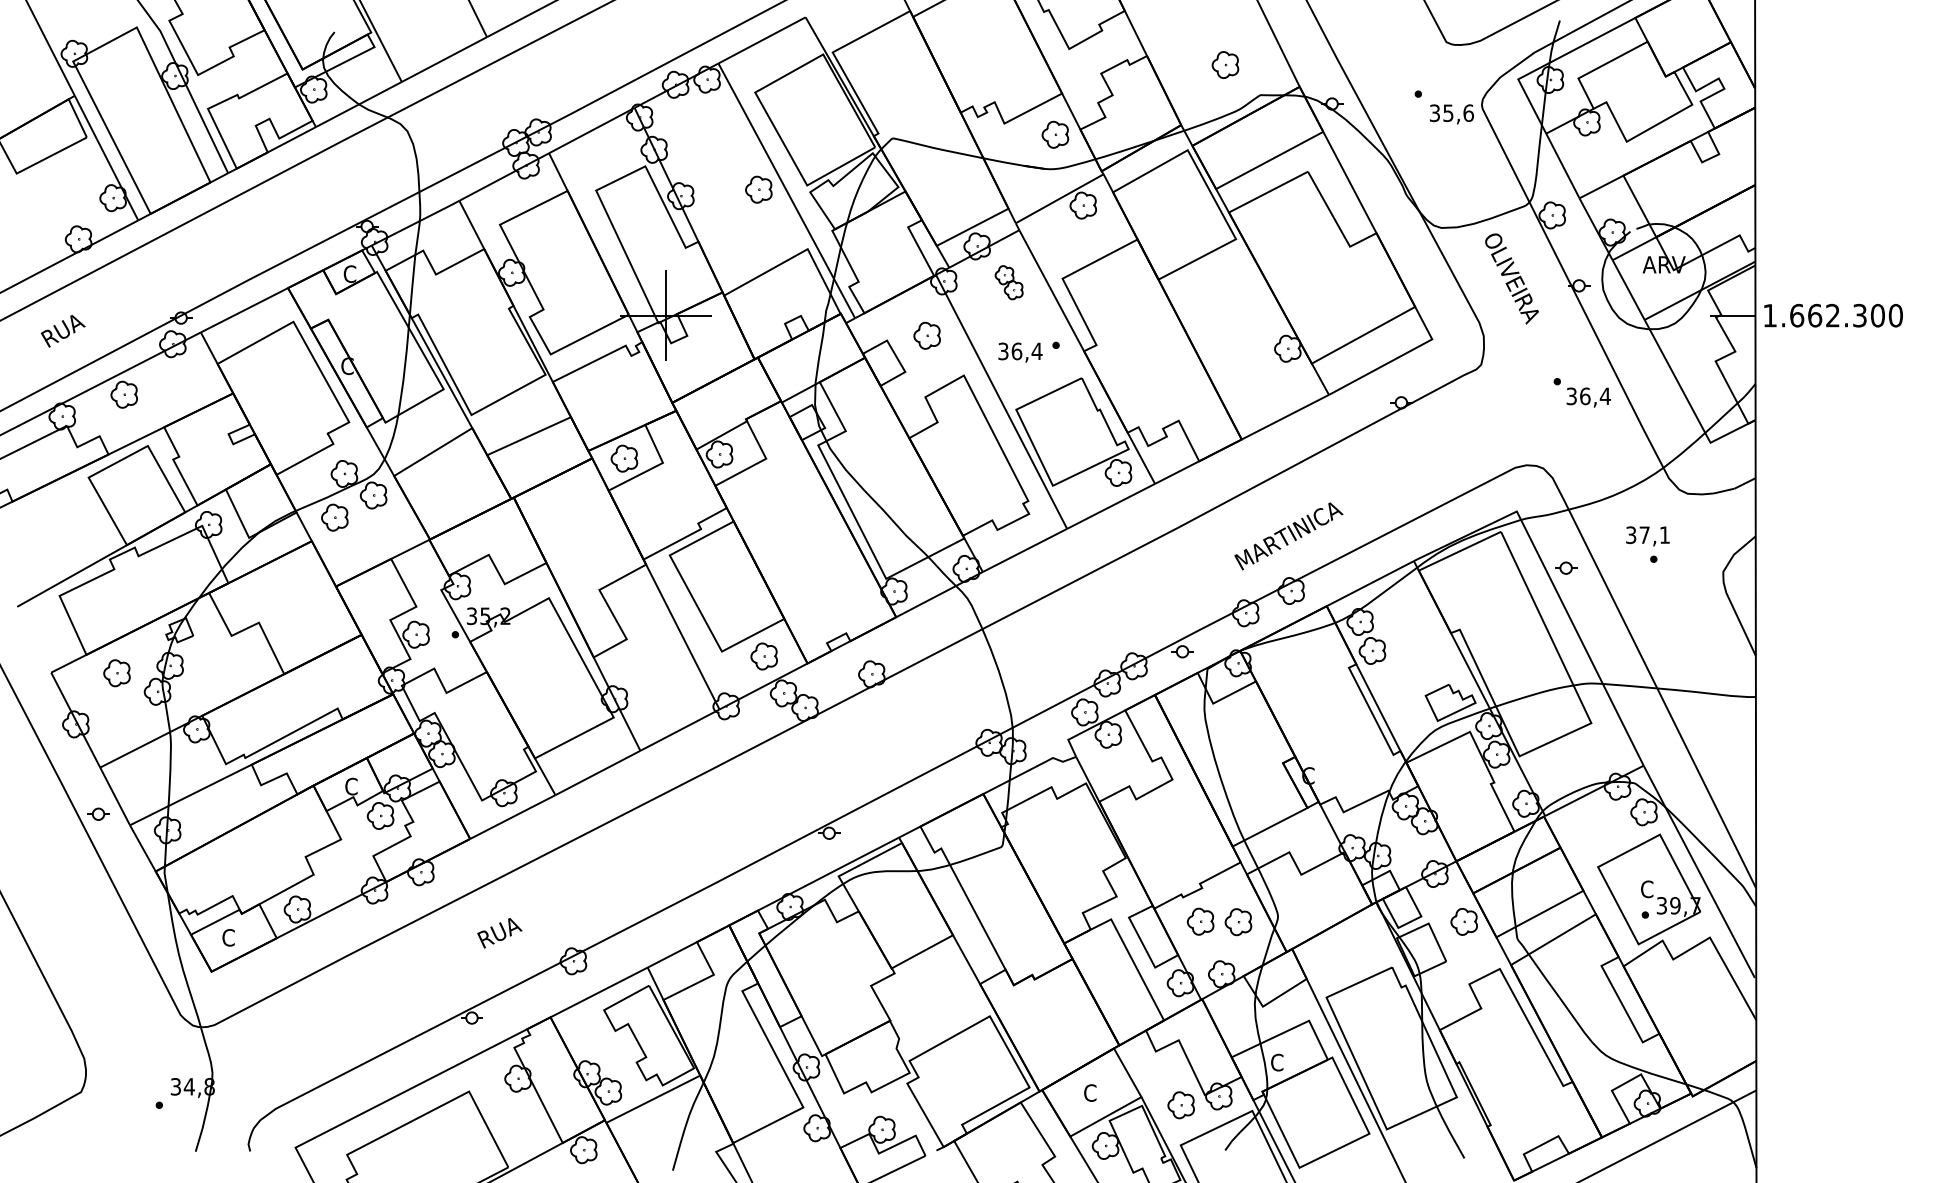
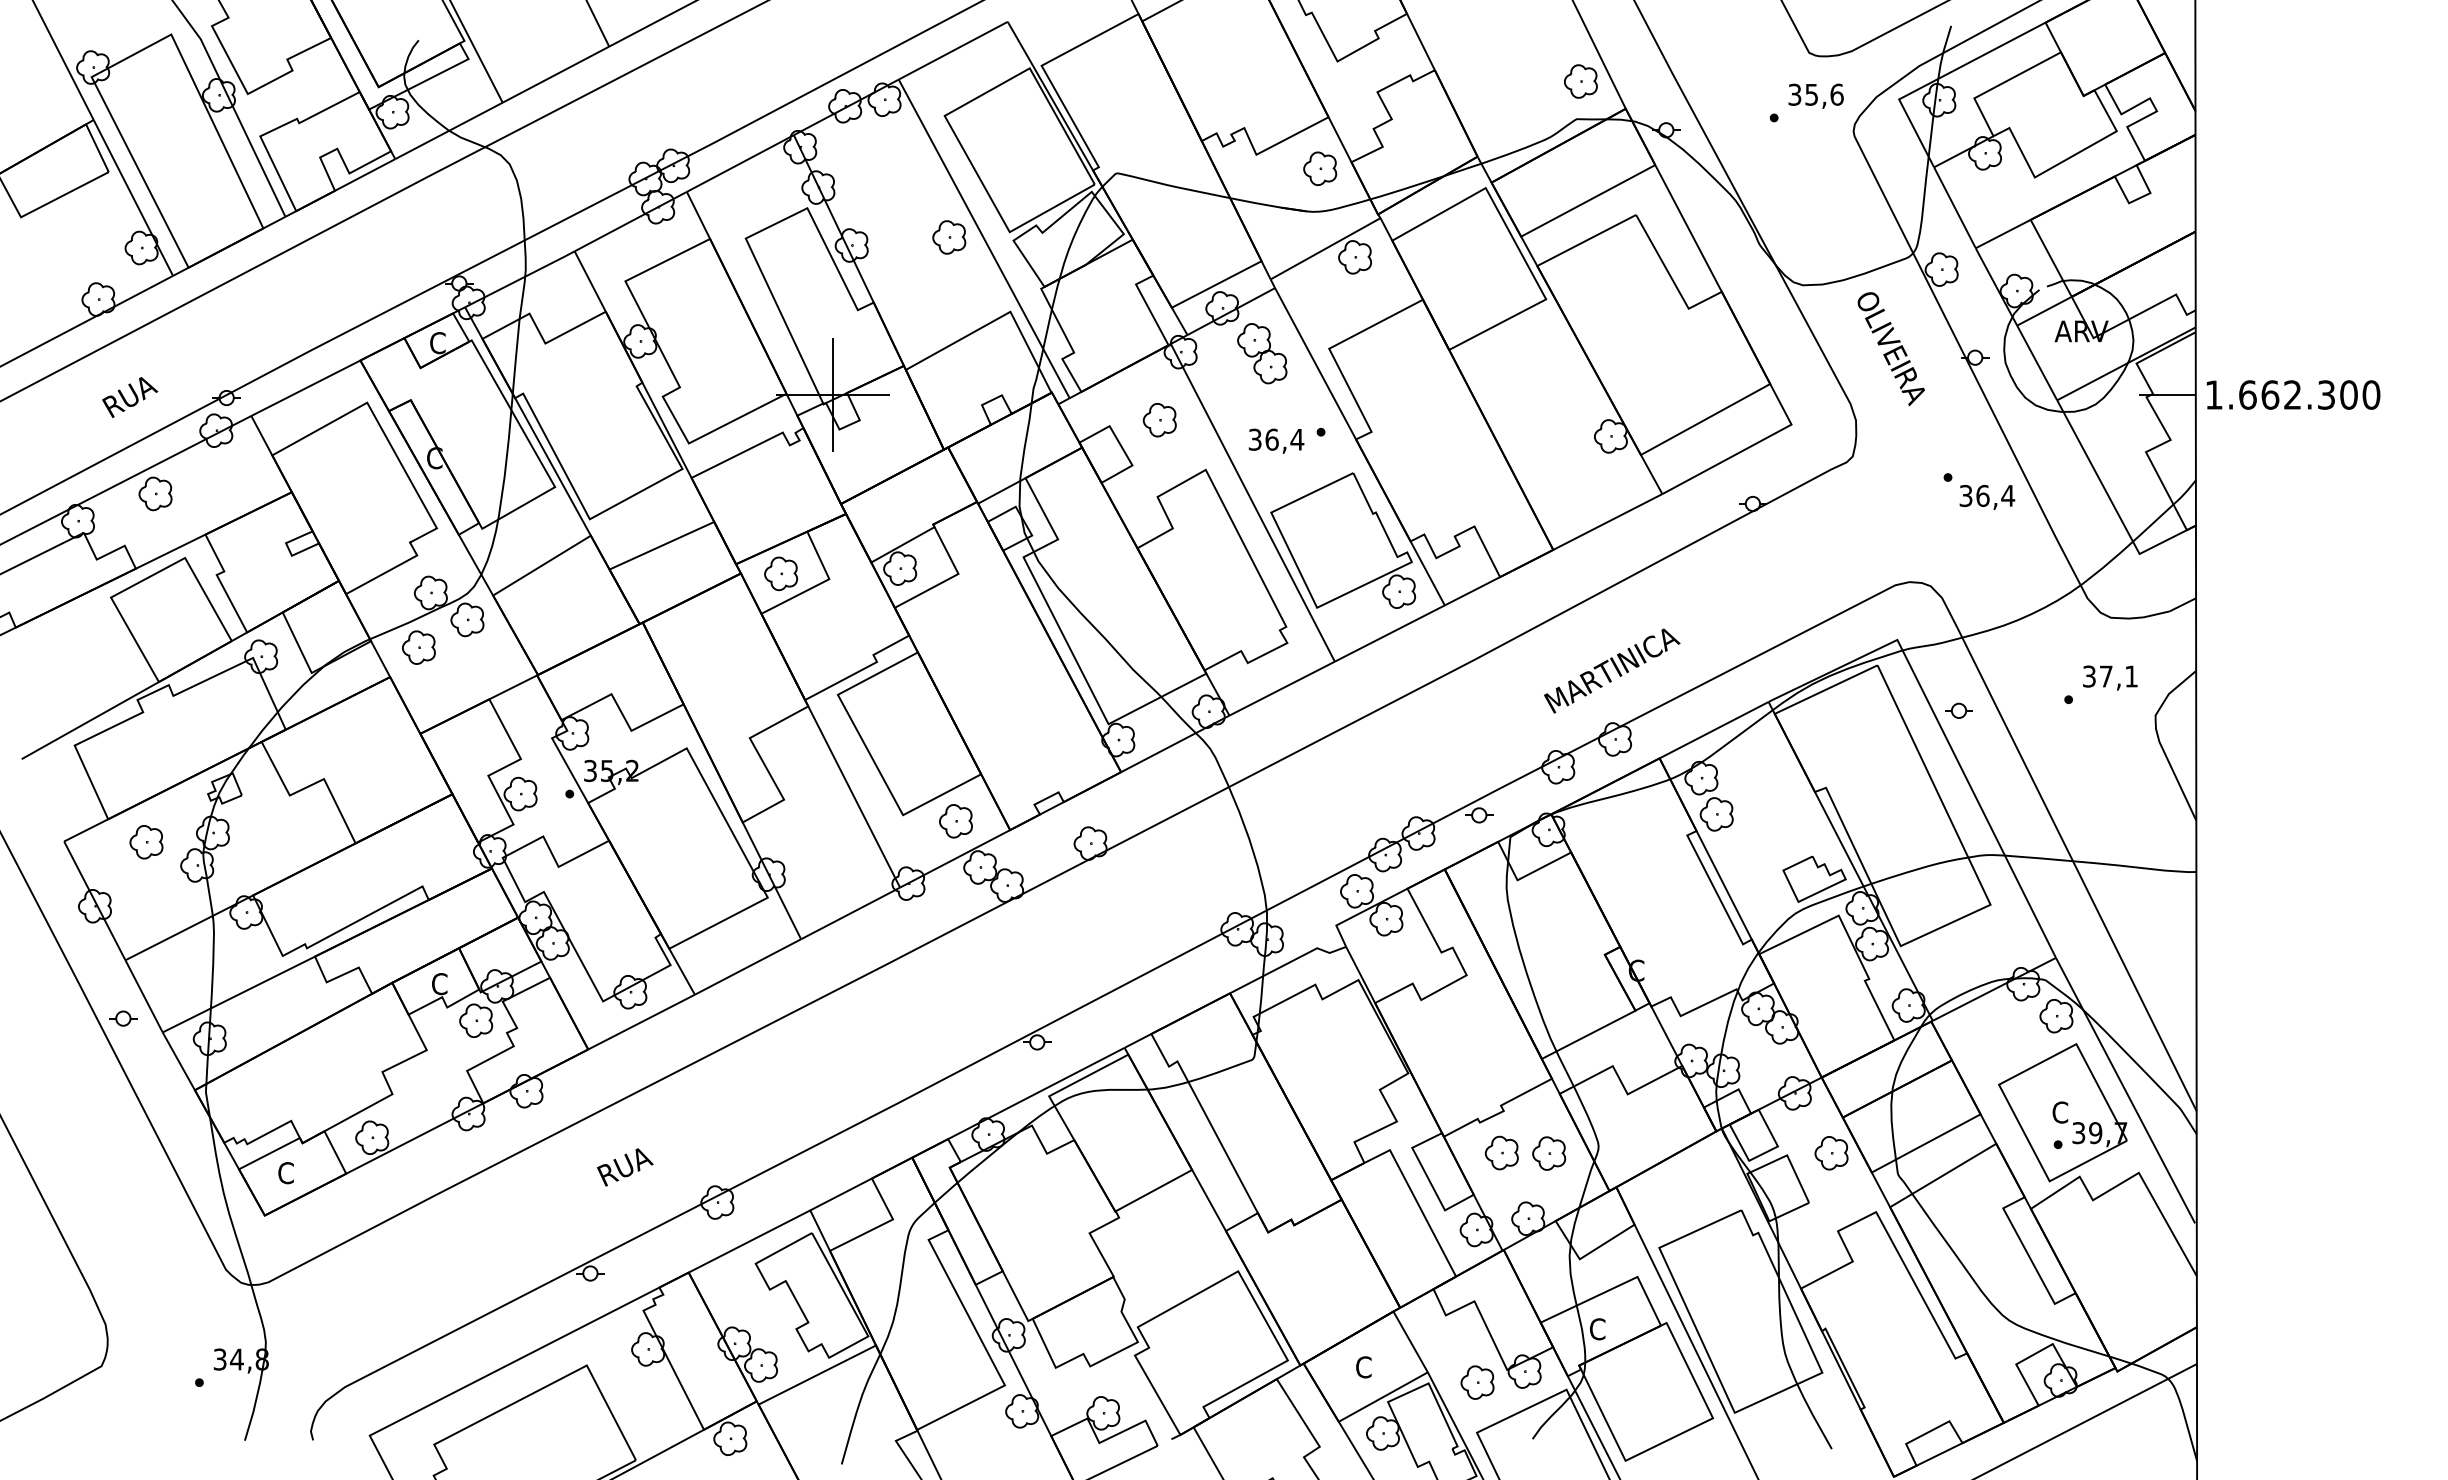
part: (1225, 65) -> (1580, 81), moved
text: (1451, 113) -> (1815, 95), moved
part: (1009, 282) -> (1262, 353), size x1.43
text: (63, 331) -> (130, 397), moved
text: (1648, 535) -> (2110, 677), moved

